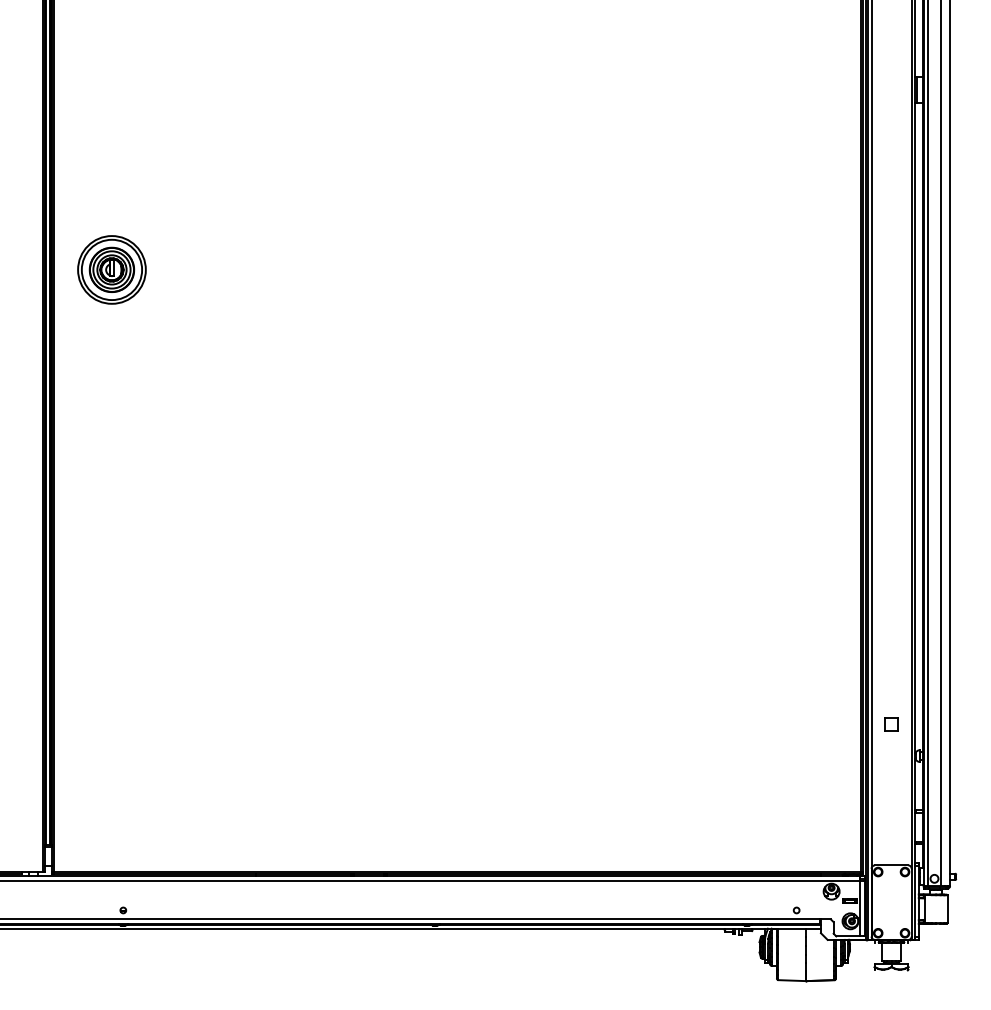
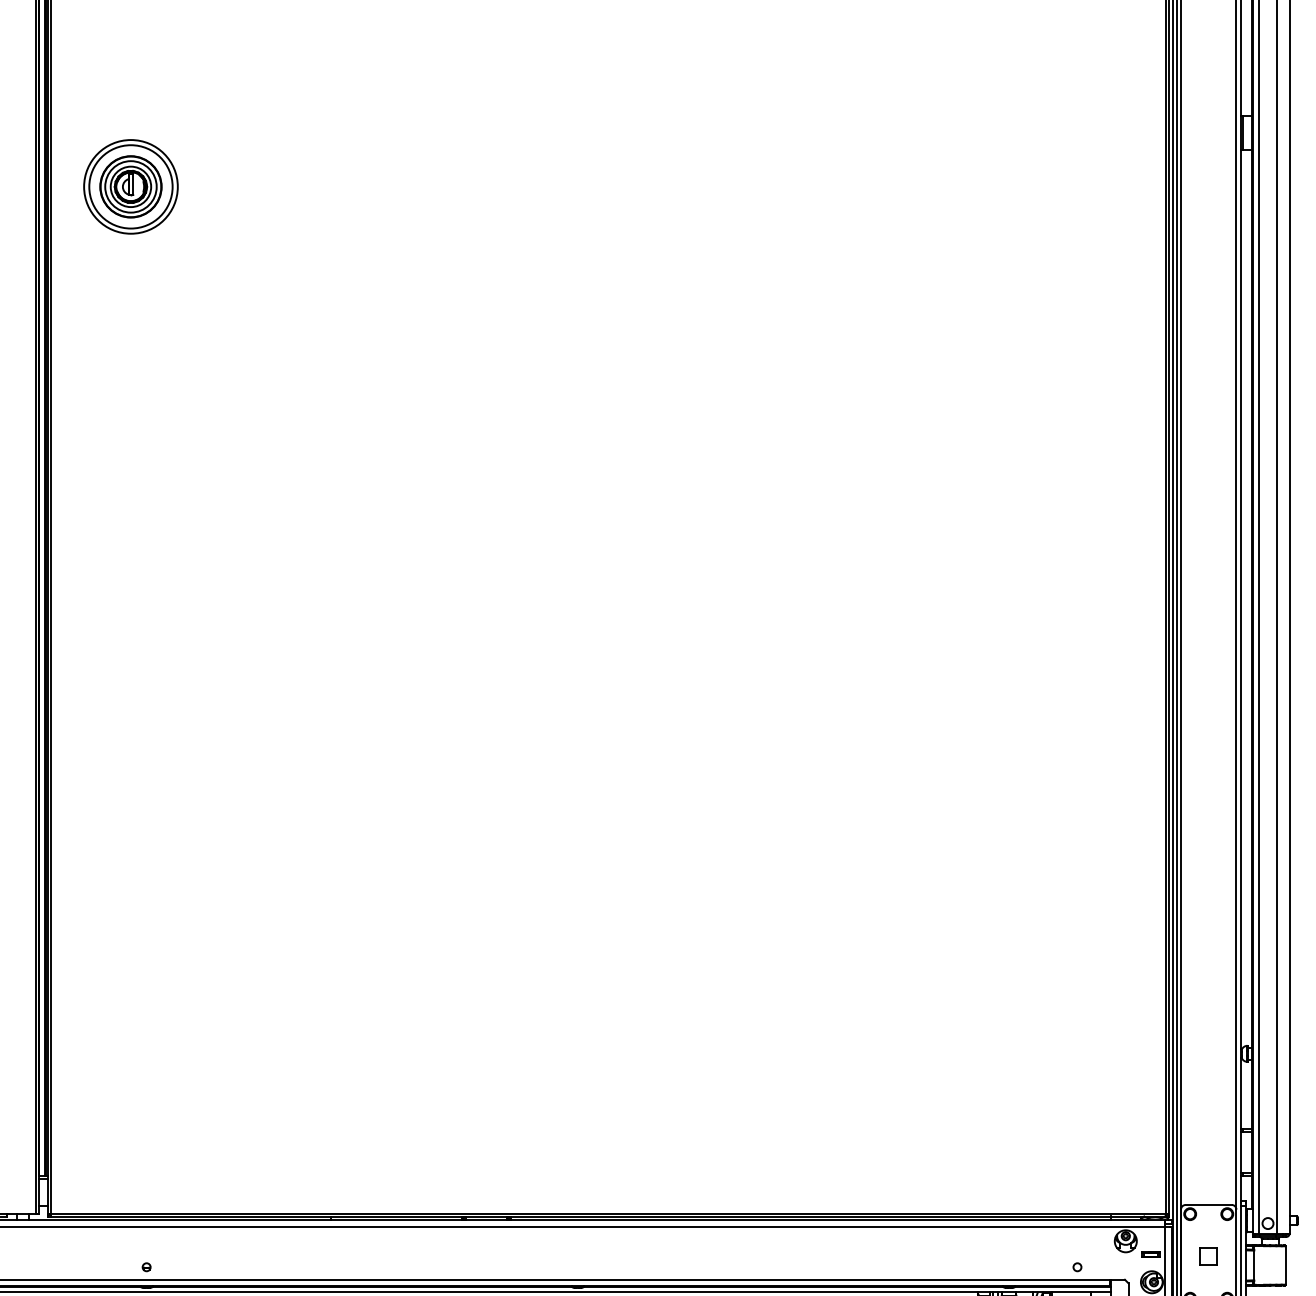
part: (111, 269) -> (130, 186), moved
part: (891, 724) -> (1208, 1256), moved

